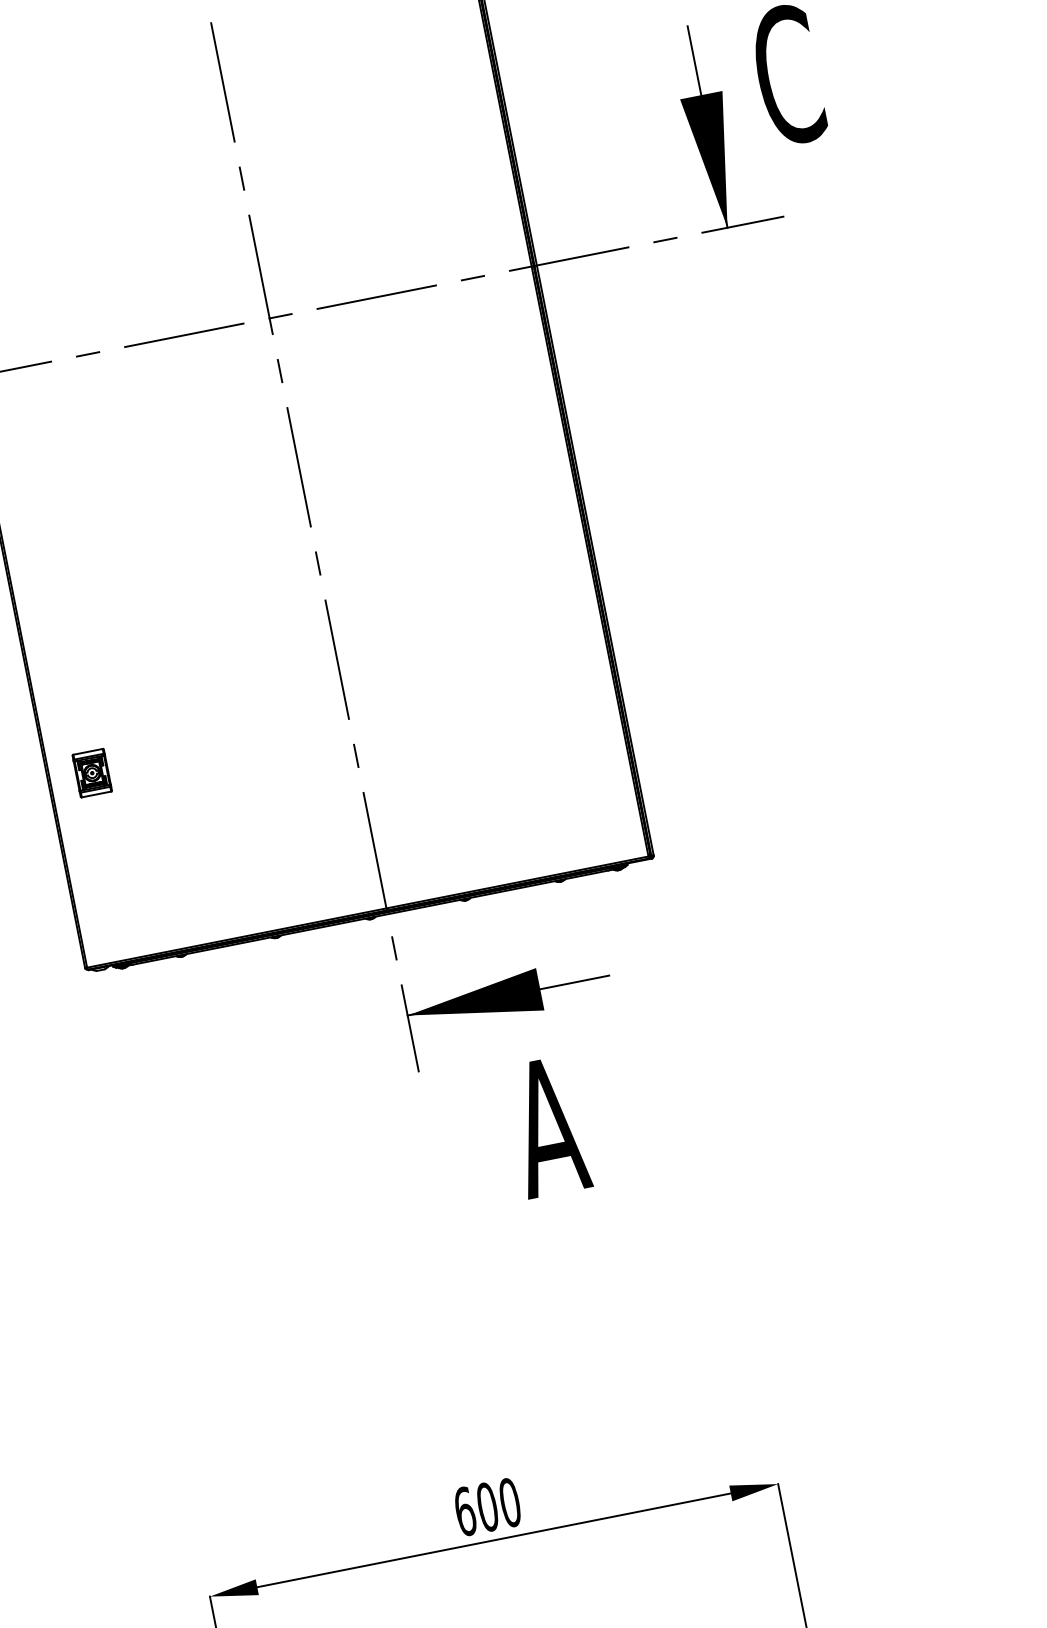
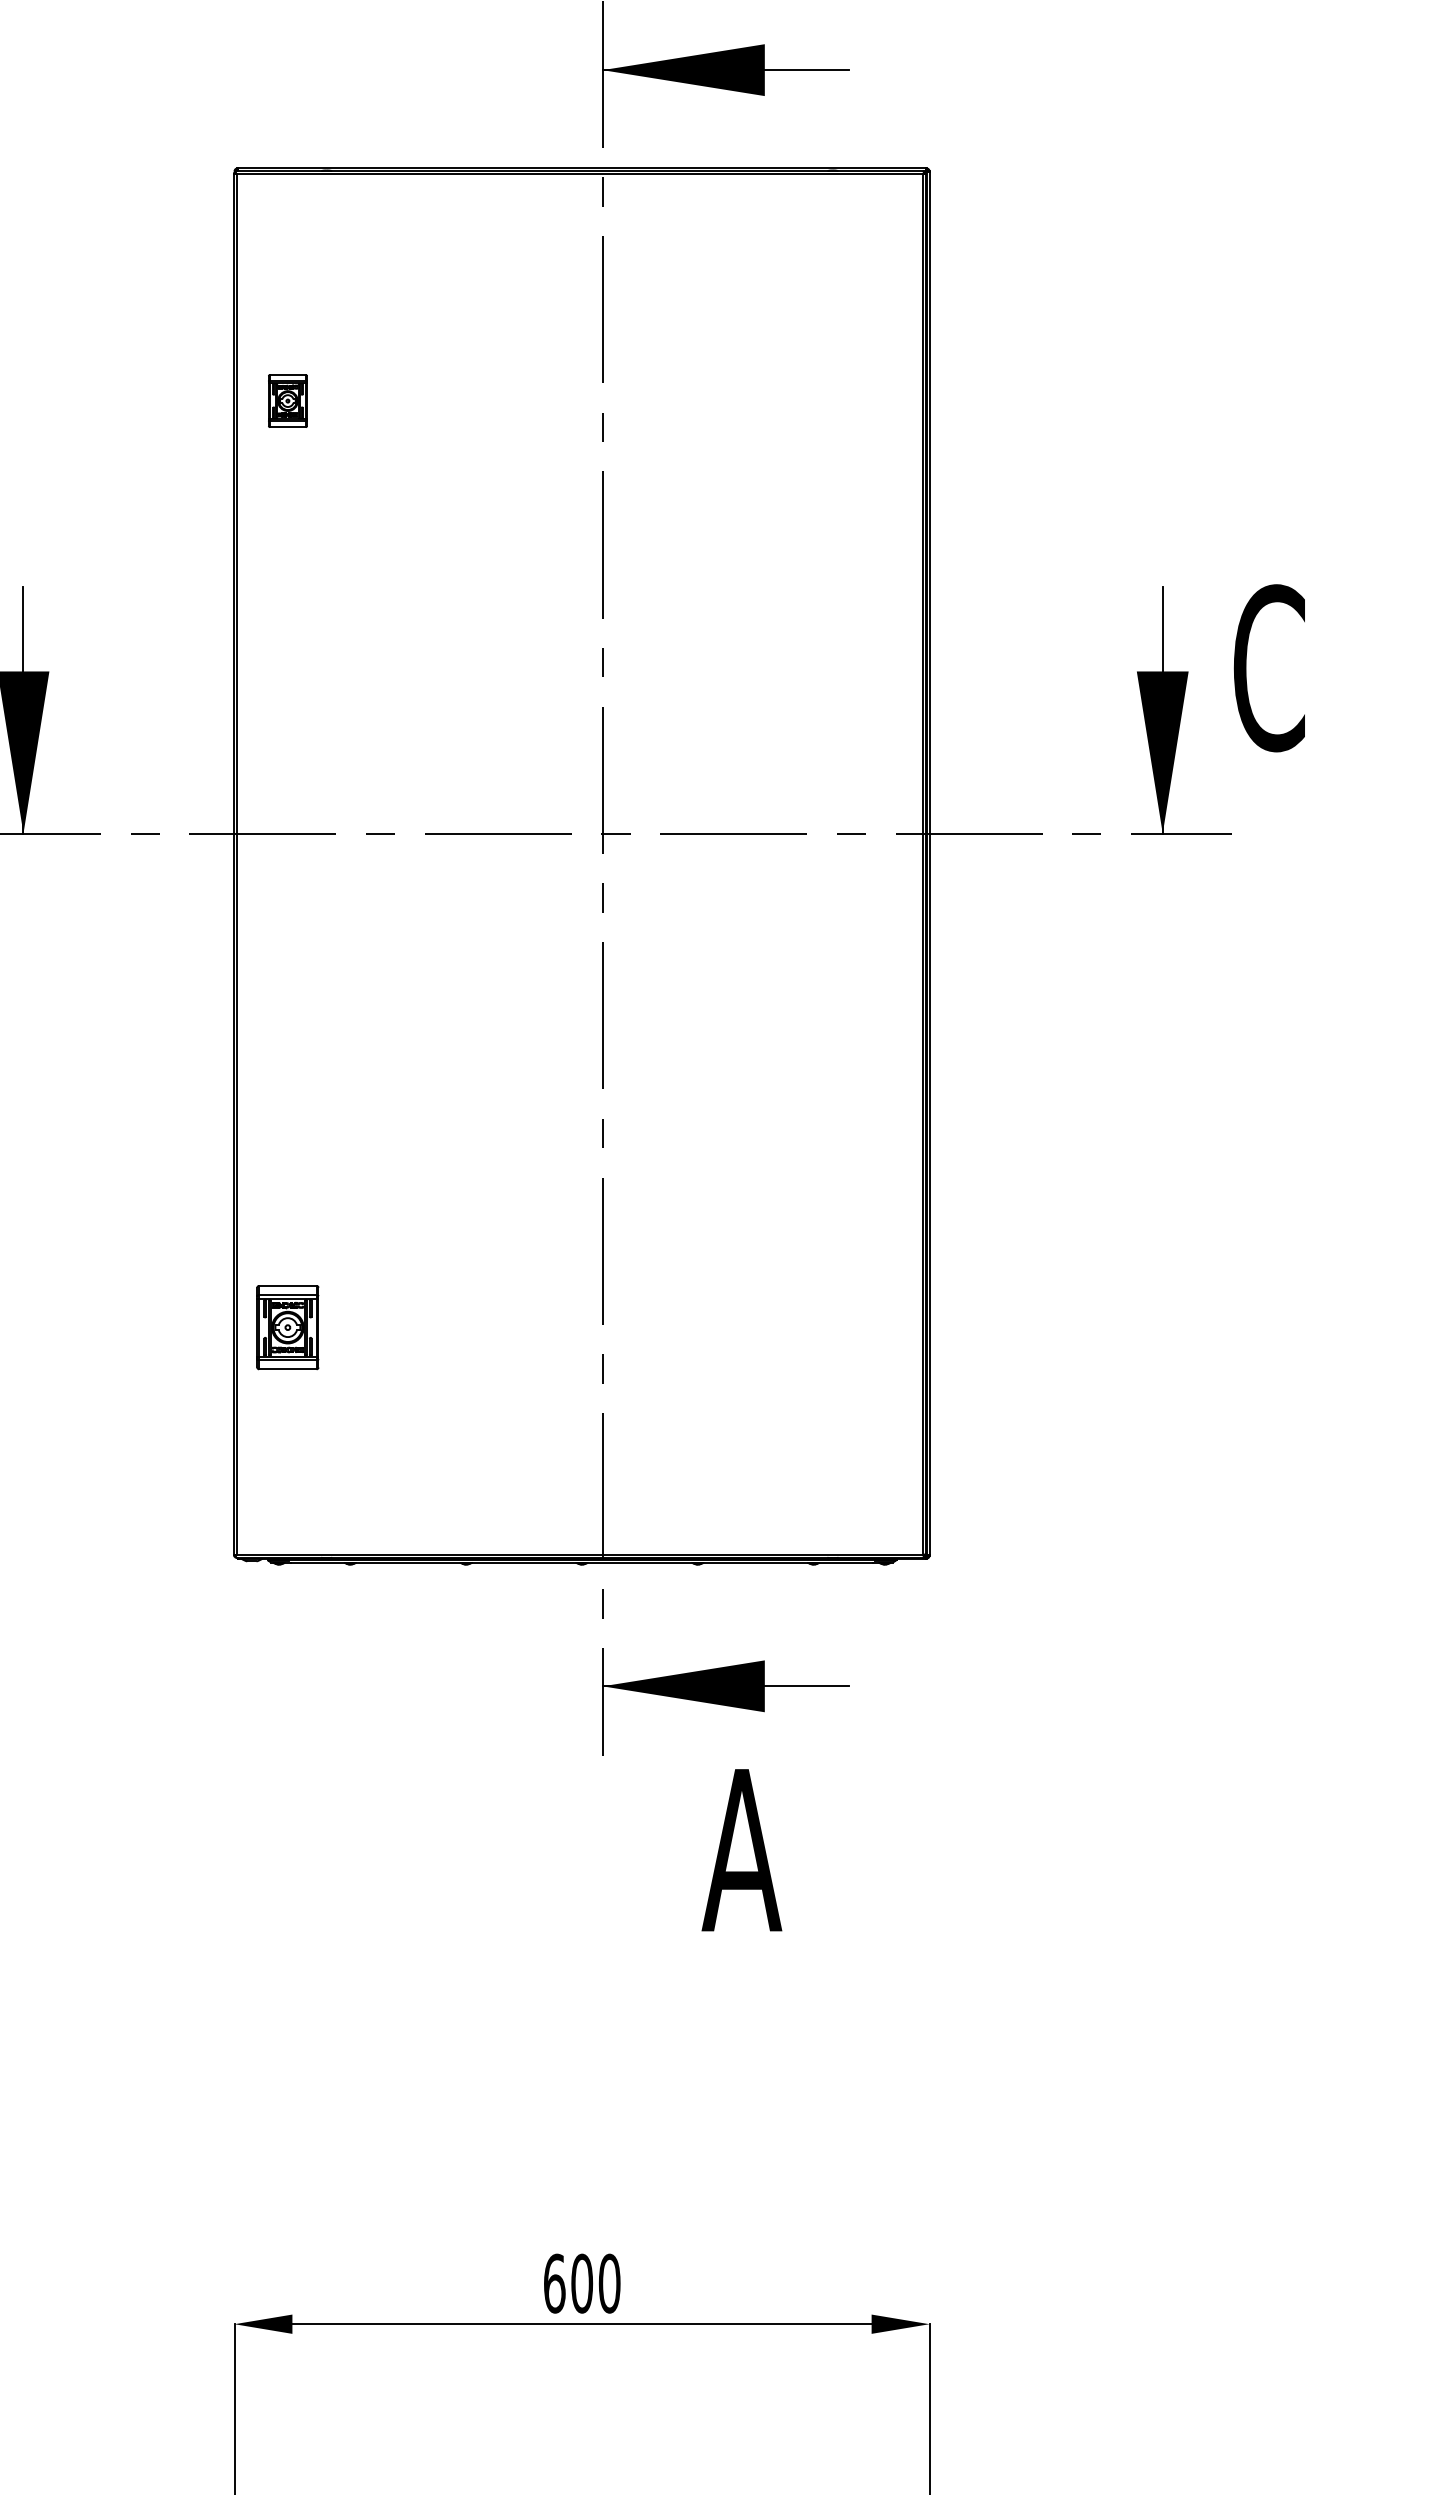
part: (91, 773) -> (287, 1327), size x1.6

